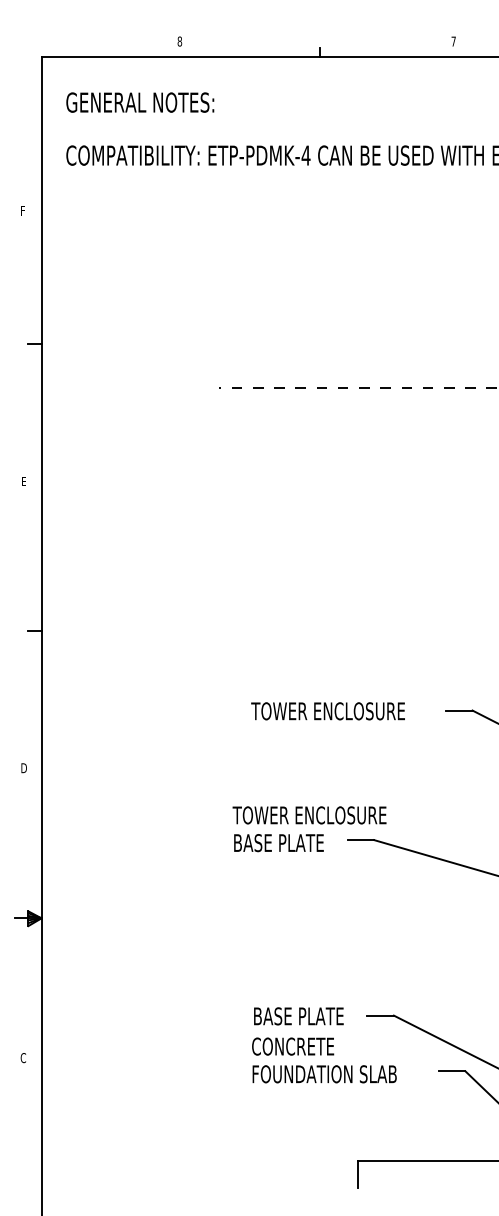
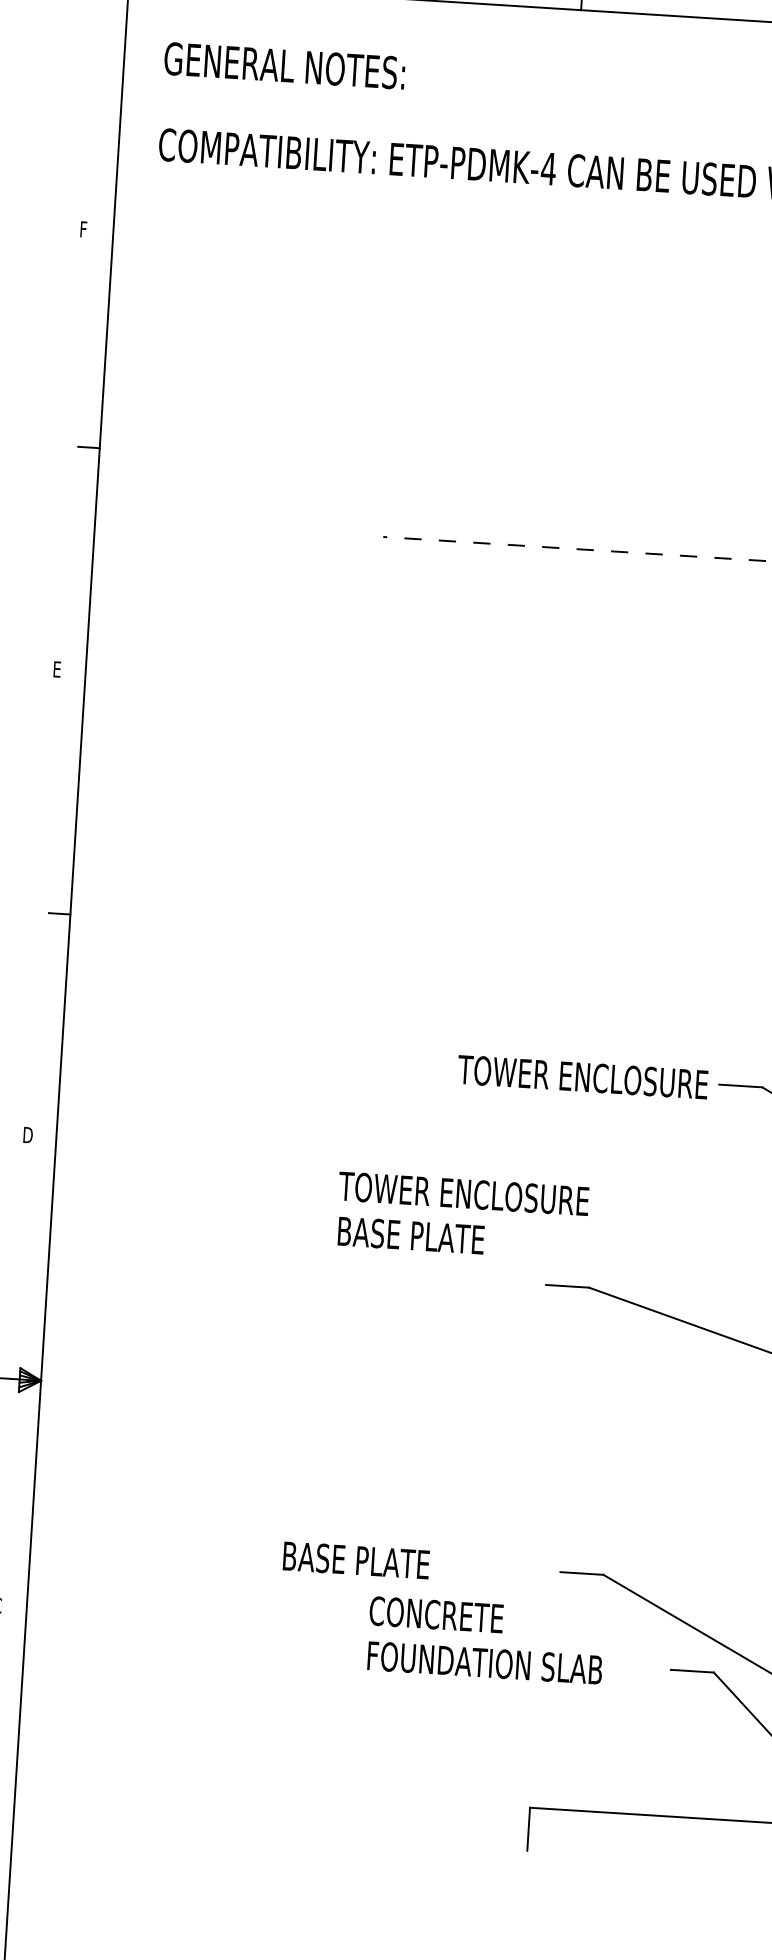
text: (327, 711) -> (581, 1077), moved
text: (309, 829) -> (462, 1216), moved
text: (298, 1016) -> (355, 1560), moved

